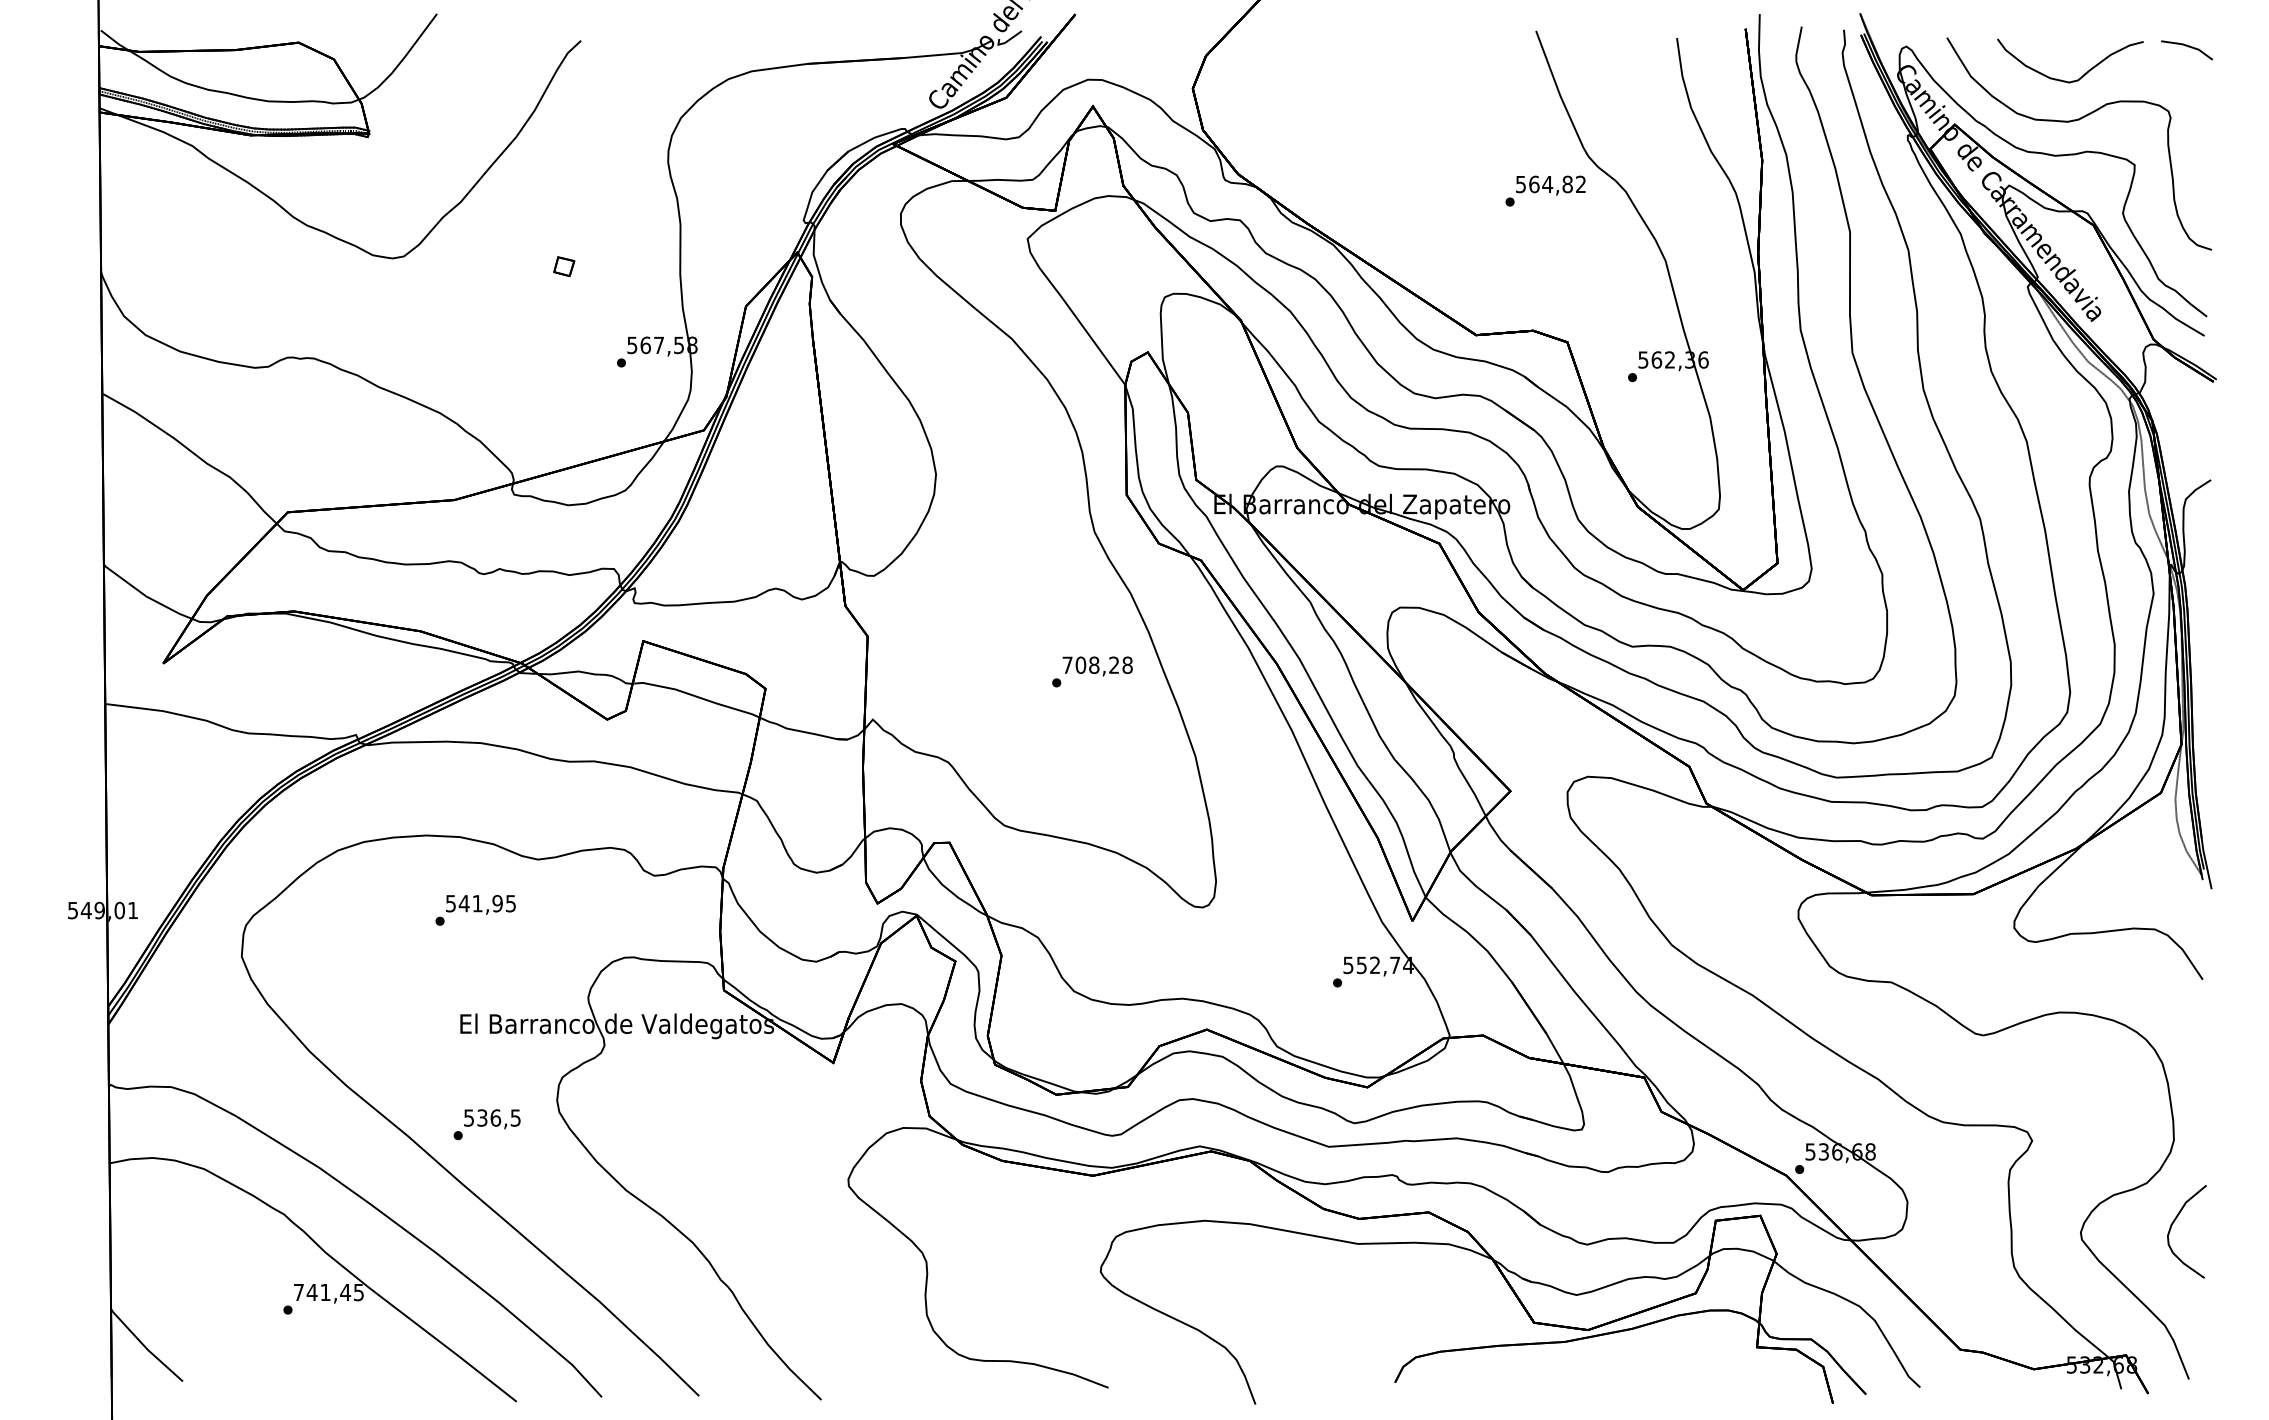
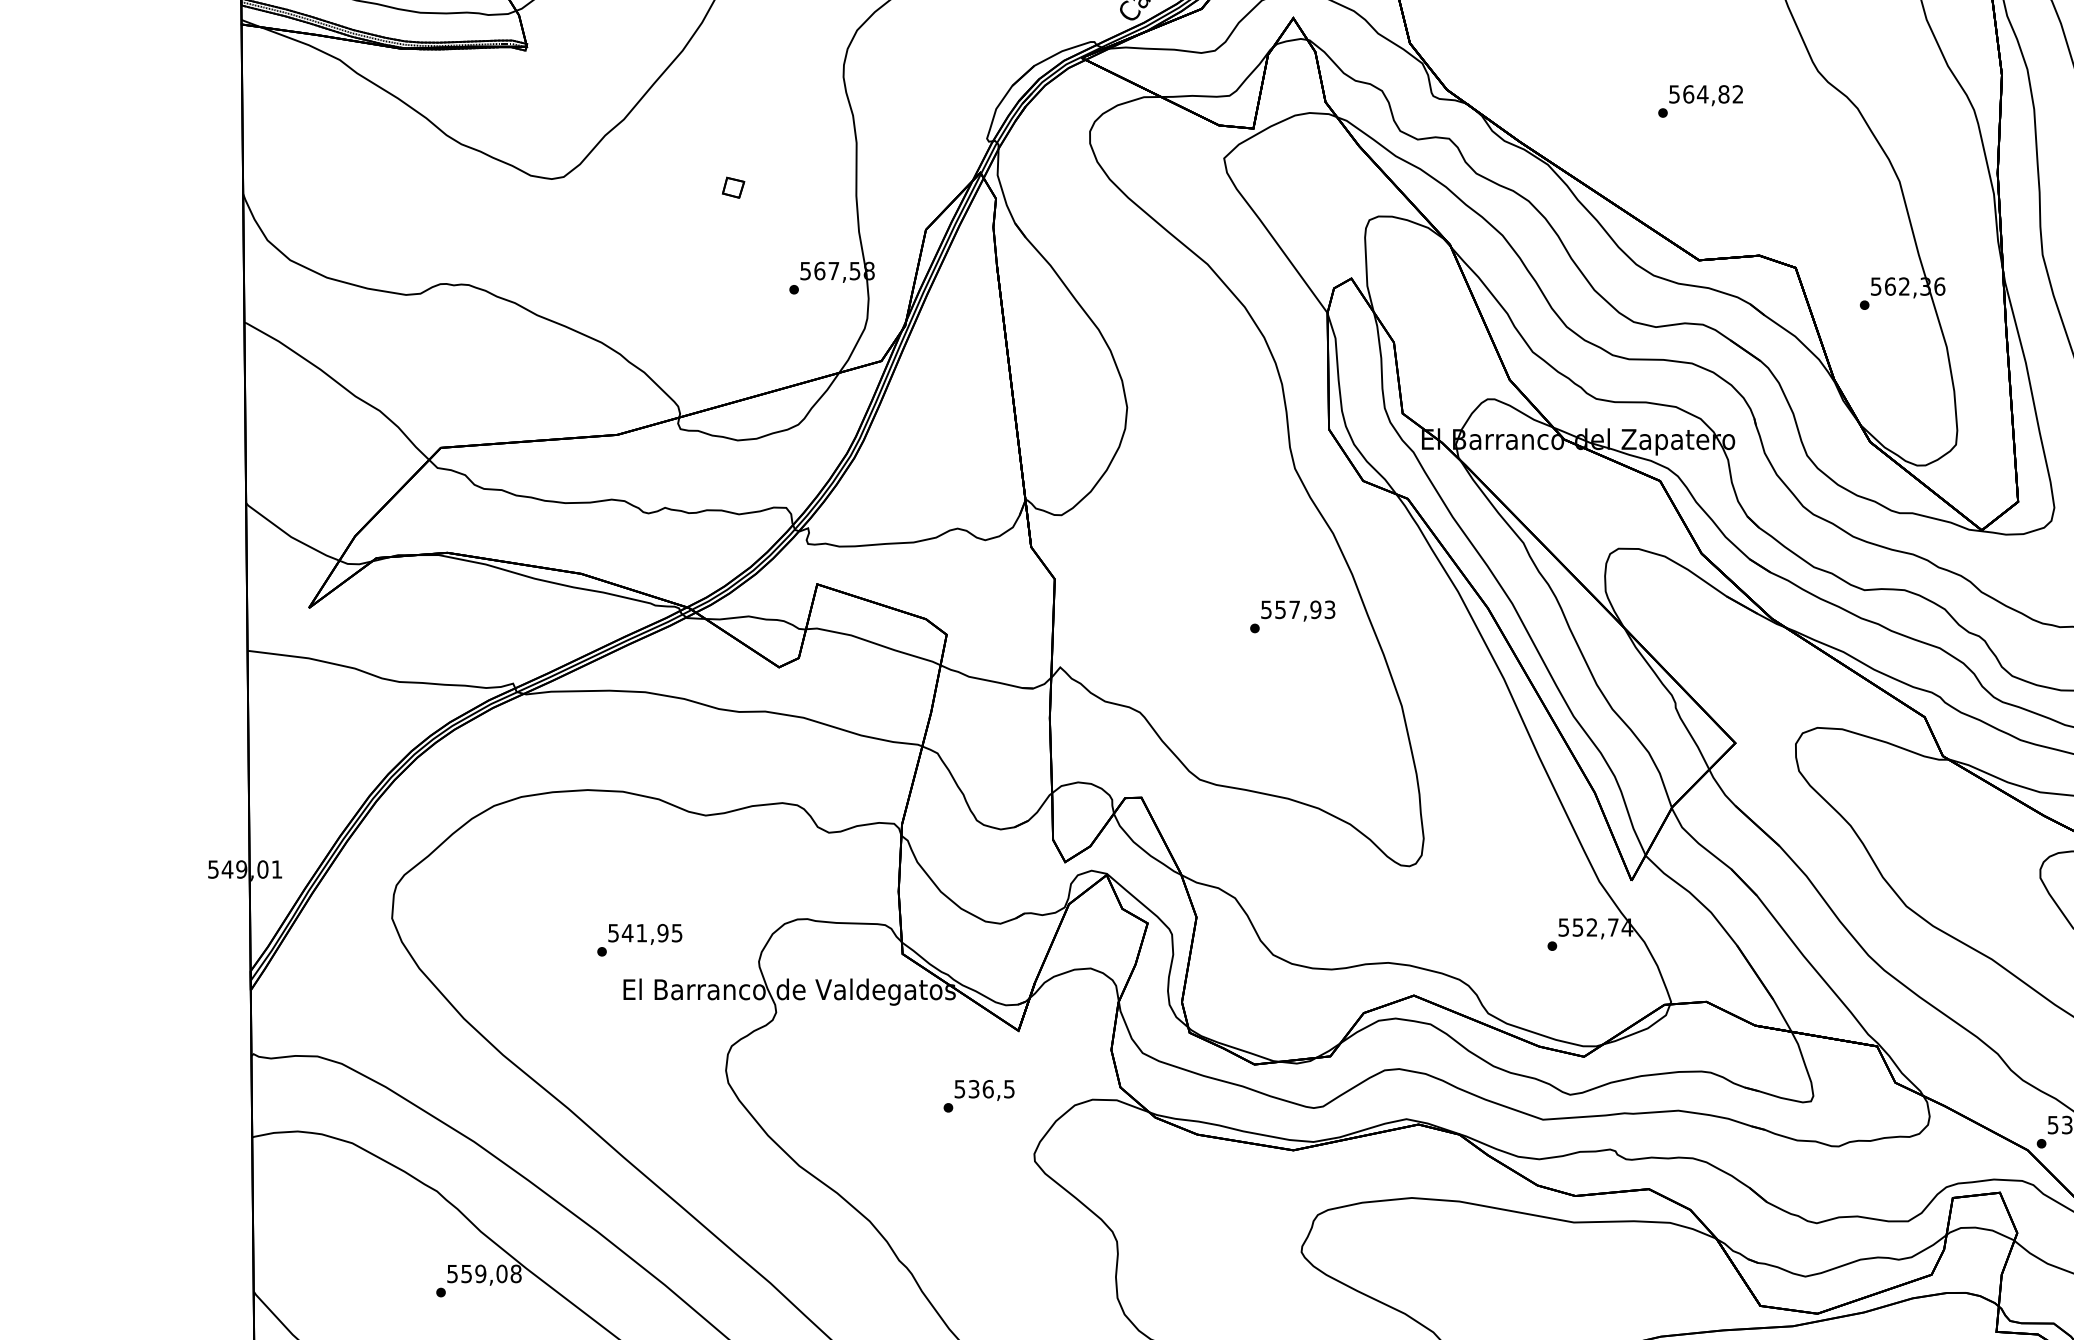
text: (1545, 190) -> (1700, 100), moved
text: (1097, 665) -> (1298, 610), 708,28 -> 557,93
text: (475, 910) -> (639, 940), moved
text: (486, 1124) -> (978, 1096), moved
text: (328, 1292) -> (483, 1273), 741,45 -> 559,08

